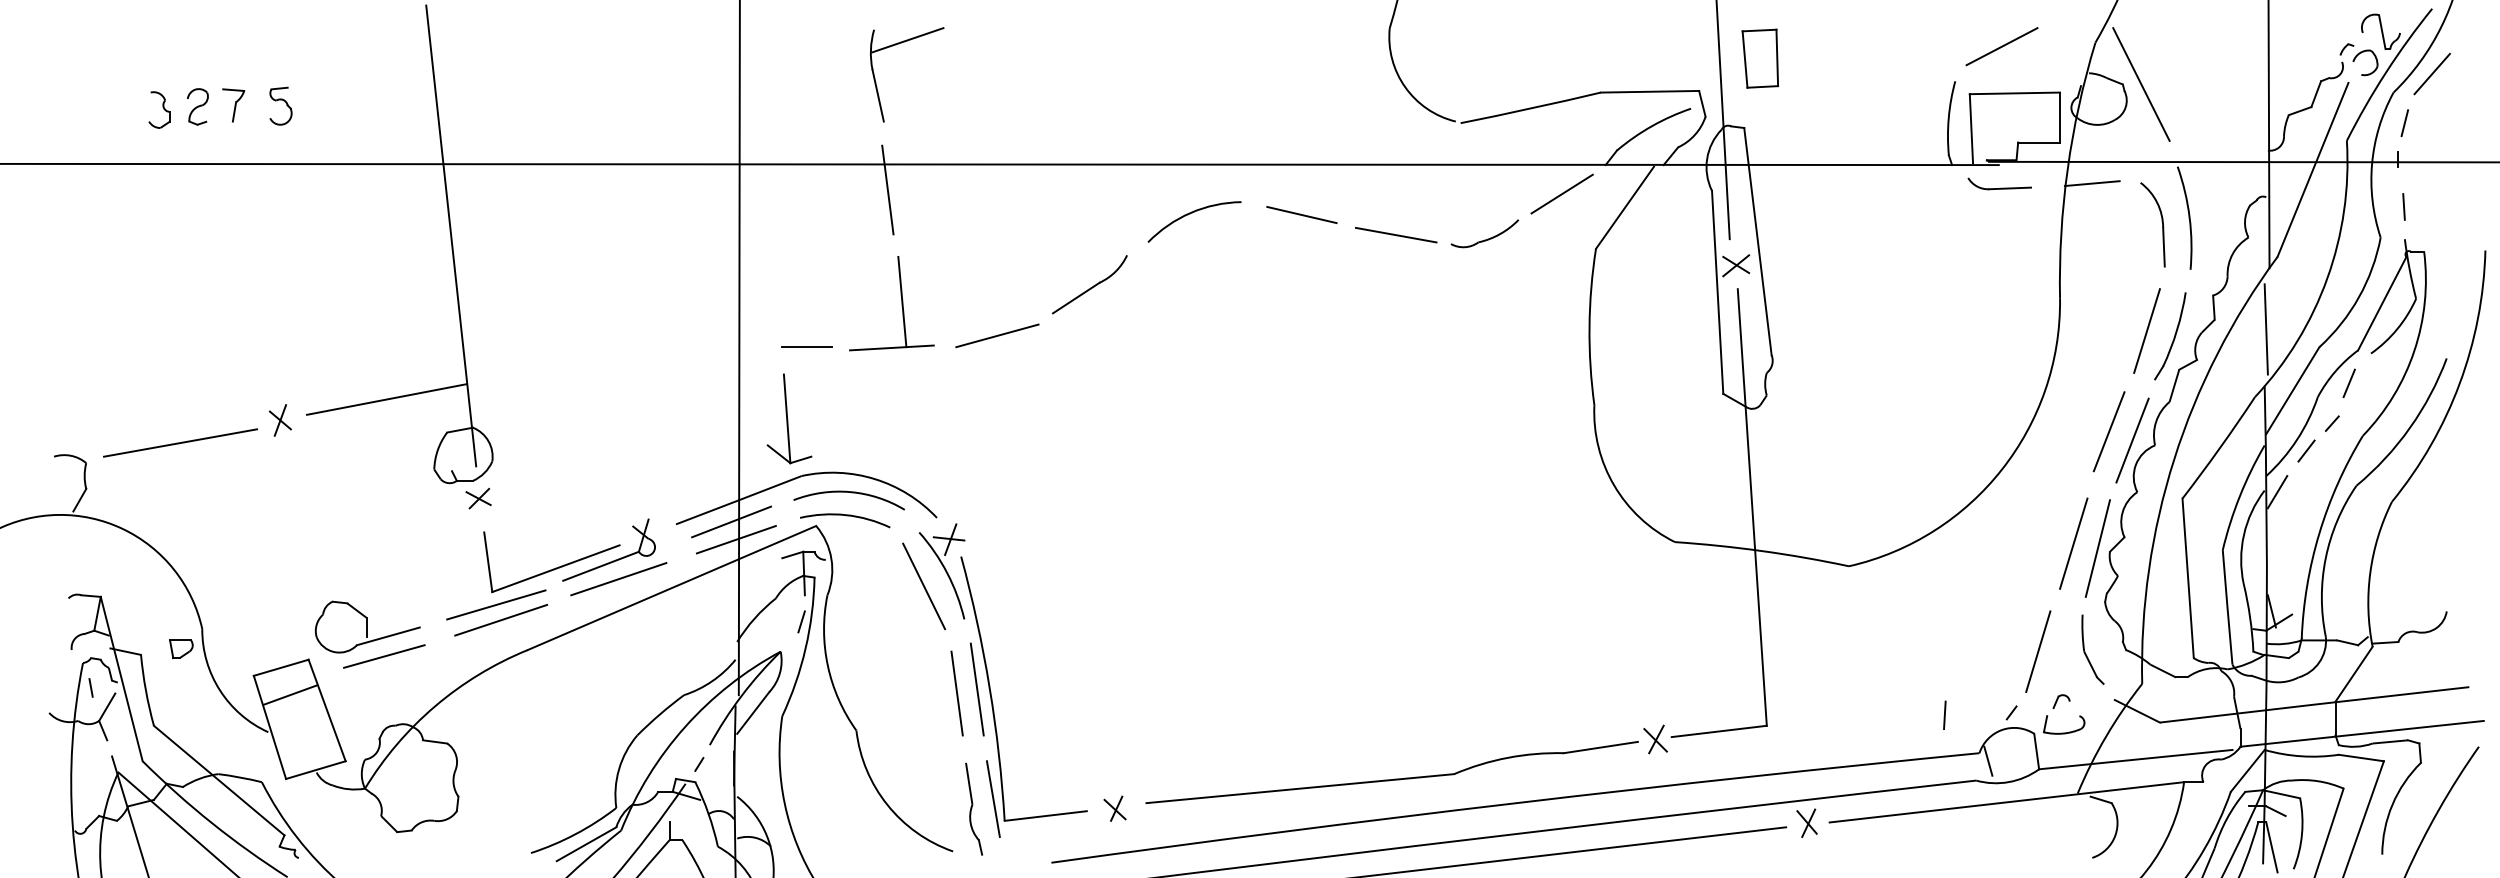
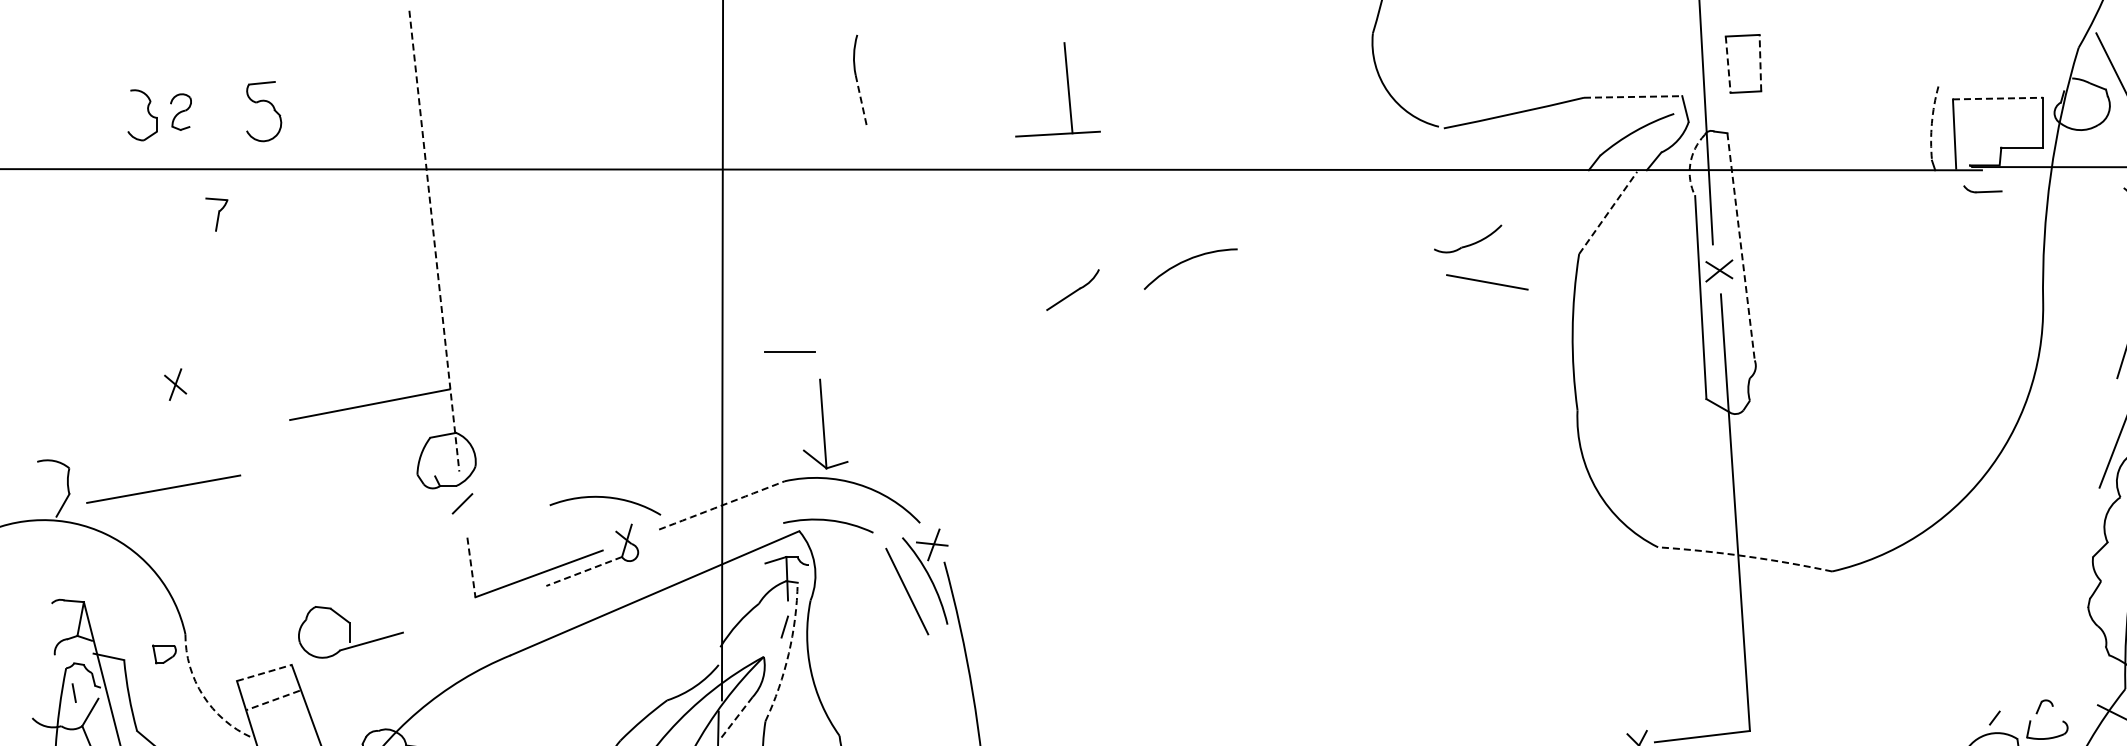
line: (907, 40) -> (890, 45), removed
line: (2001, 46) -> (1984, 51), removed
line: (1777, 57) -> (1760, 62), solid -> dashed
line: (1745, 60) -> (1728, 65), solid -> dashed
line: (1650, 91) -> (1633, 96), solid -> dashed
line: (2015, 93) -> (1998, 98), solid -> dashed
line: (878, 96) -> (861, 101), solid -> dashed
part: (233, 105) -> (216, 214), moved
part: (280, 105) -> (263, 110), size x1.6
part: (159, 109) -> (142, 114), size x1.4
arc: (1948, 118) -> (1931, 123), solid -> dashed
arc: (1707, 158) -> (1690, 163), solid -> dashed
part: (1999, 183) -> (1982, 188), size x0.6
line: (2091, 183) -> (2074, 188), removed
line: (887, 189) -> (870, 194), removed
line: (1561, 193) -> (1544, 198), removed
line: (1625, 207) -> (1608, 212), solid -> dashed
arc: (1190, 214) -> (1186, 261), moved
line: (1301, 214) -> (1284, 219), removed
line: (451, 235) -> (434, 240), solid -> dashed
line: (1396, 235) -> (1487, 282), moved
line: (1758, 242) -> (1741, 247), solid -> dashed
part: (1089, 284) -> (1072, 289), size x0.7
part: (901, 303) -> (1067, 89), moved
line: (997, 335) -> (980, 340), removed
part: (789, 418) -> (825, 423), moved
part: (279, 420) -> (174, 384), moved
line: (2108, 431) -> (2091, 436), removed
line: (180, 442) -> (163, 488), moved
arc: (851, 493) -> (607, 498), moved
line: (478, 498) -> (461, 503), removed
arc: (738, 500) -> (721, 505), solid -> dashed
line: (731, 521) -> (714, 526), removed
line: (735, 539) -> (718, 544), removed
line: (2073, 543) -> (2056, 548), removed
line: (2097, 548) -> (2080, 553), removed
arc: (1762, 551) -> (1745, 556), solid -> dashed
line: (488, 562) -> (471, 567), solid -> dashed
line: (601, 566) -> (584, 571), solid -> dashed
line: (618, 579) -> (601, 584), removed
line: (496, 604) -> (479, 609), removed
line: (501, 619) -> (484, 624), removed
arc: (805, 648) -> (788, 653), solid -> dashed
line: (2038, 651) -> (2021, 656), removed
part: (2086, 653) -> (2069, 658), removed
line: (384, 656) -> (367, 661), removed
line: (281, 667) -> (264, 672), solid -> dashed
line: (976, 689) -> (959, 694), removed
arc: (220, 690) -> (203, 695), solid -> dashed
line: (956, 693) -> (939, 698), removed
line: (289, 695) -> (272, 700), solid -> dashed
line: (753, 713) -> (736, 718), solid -> dashed
line: (1944, 715) -> (1927, 720), removed

